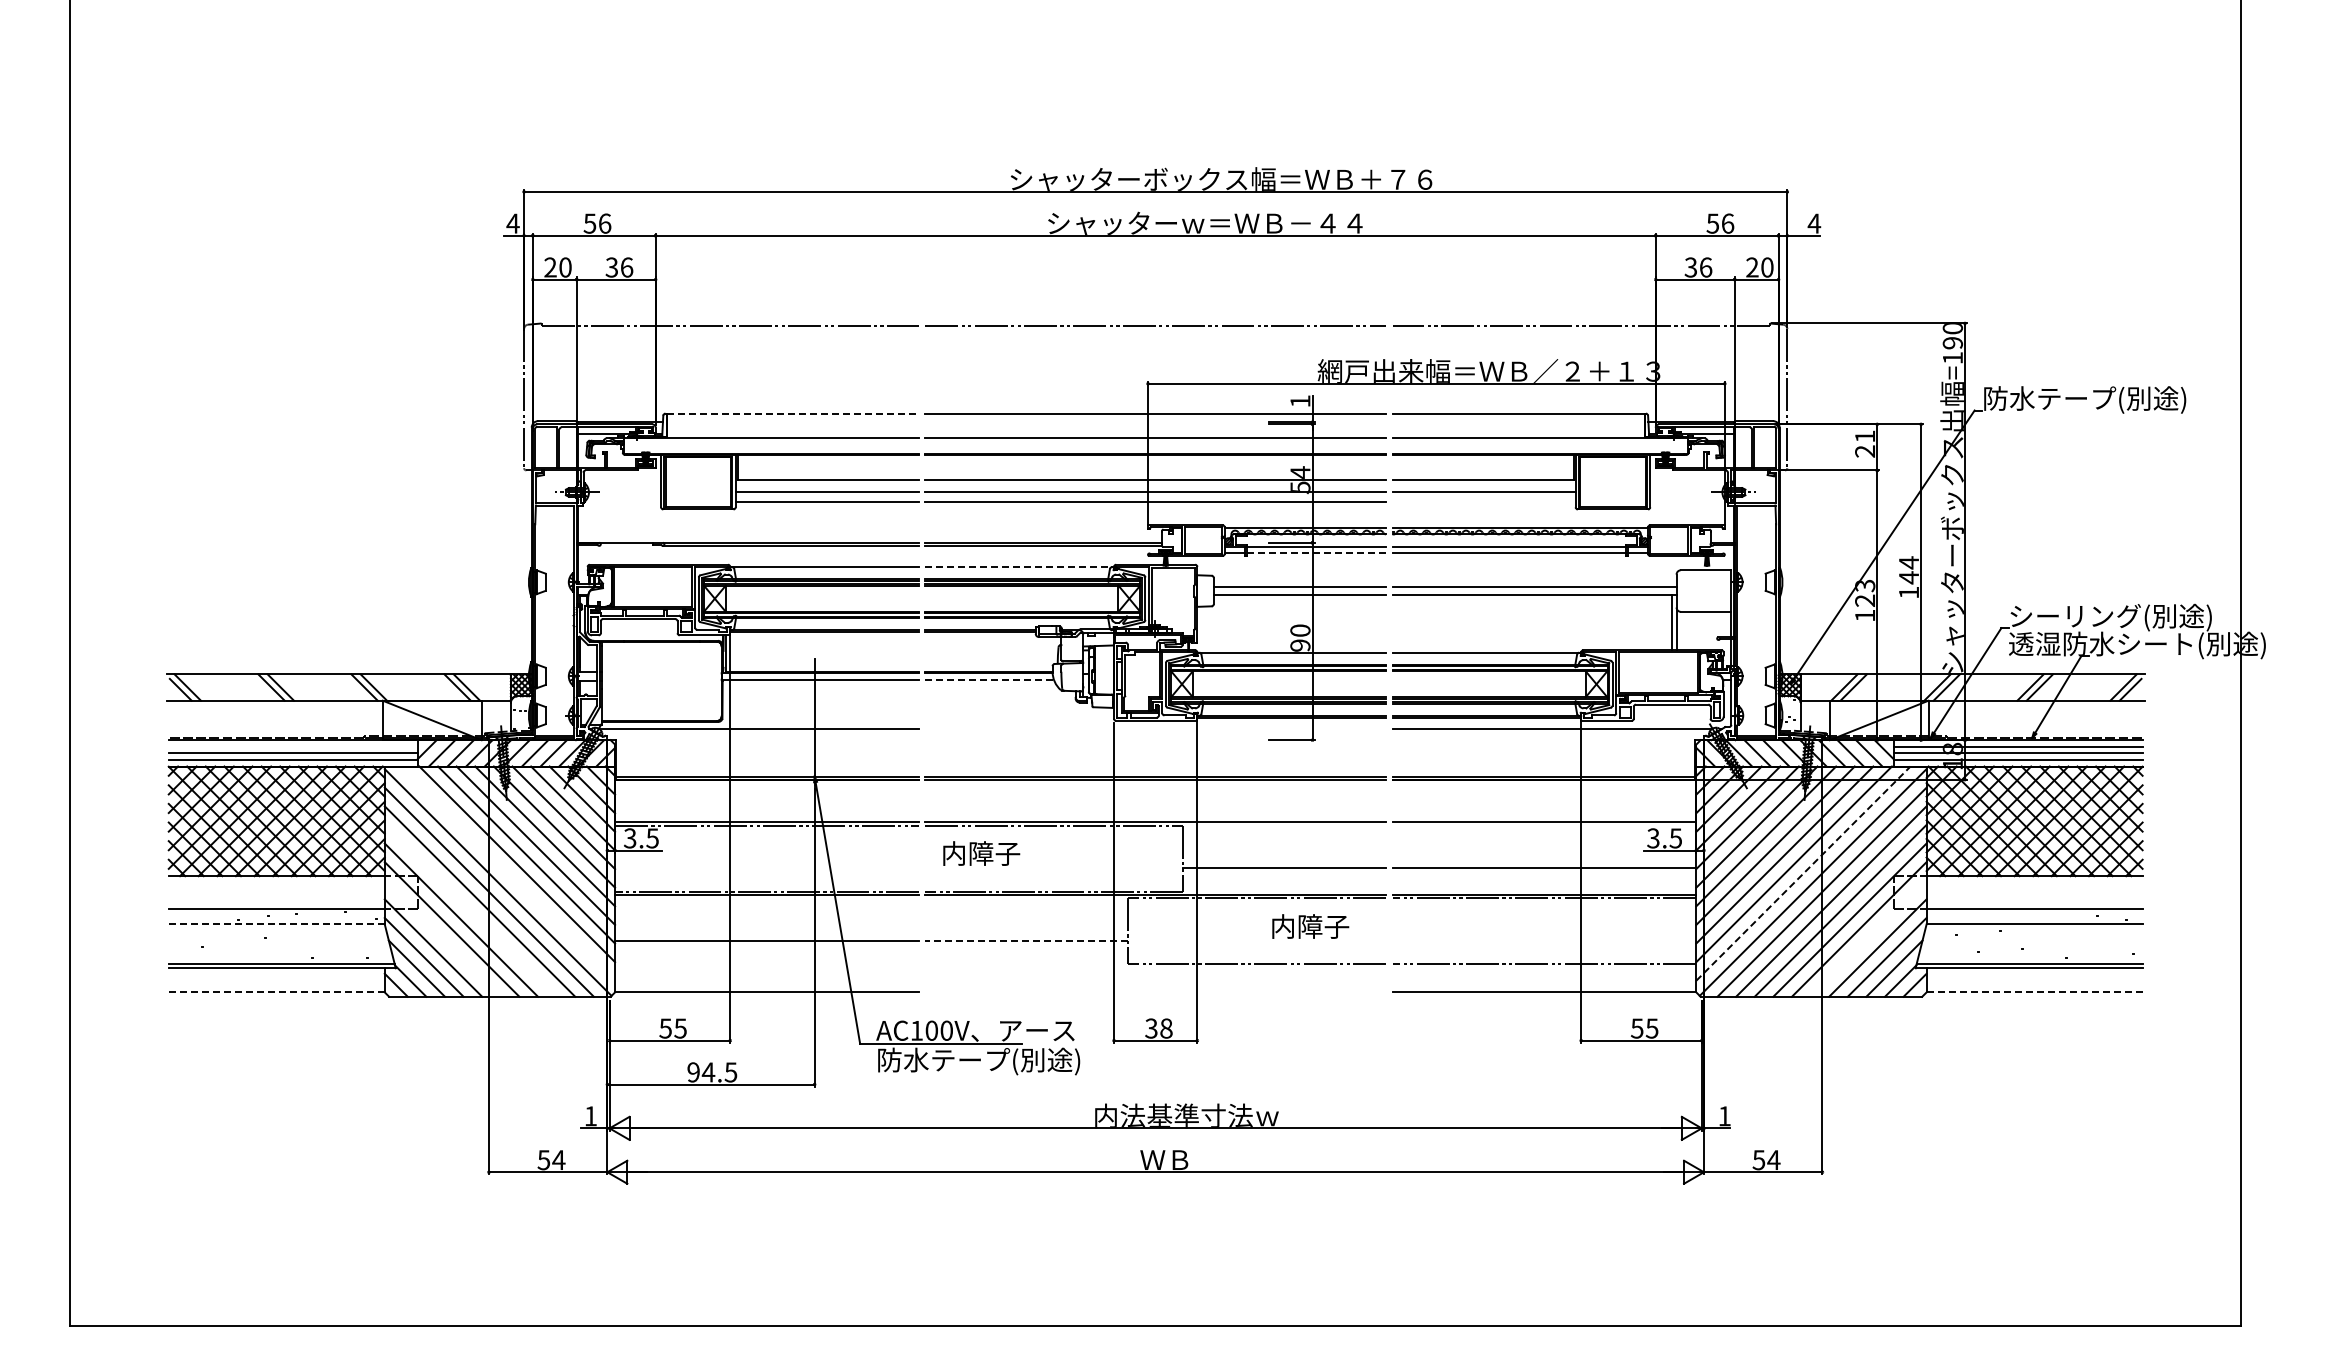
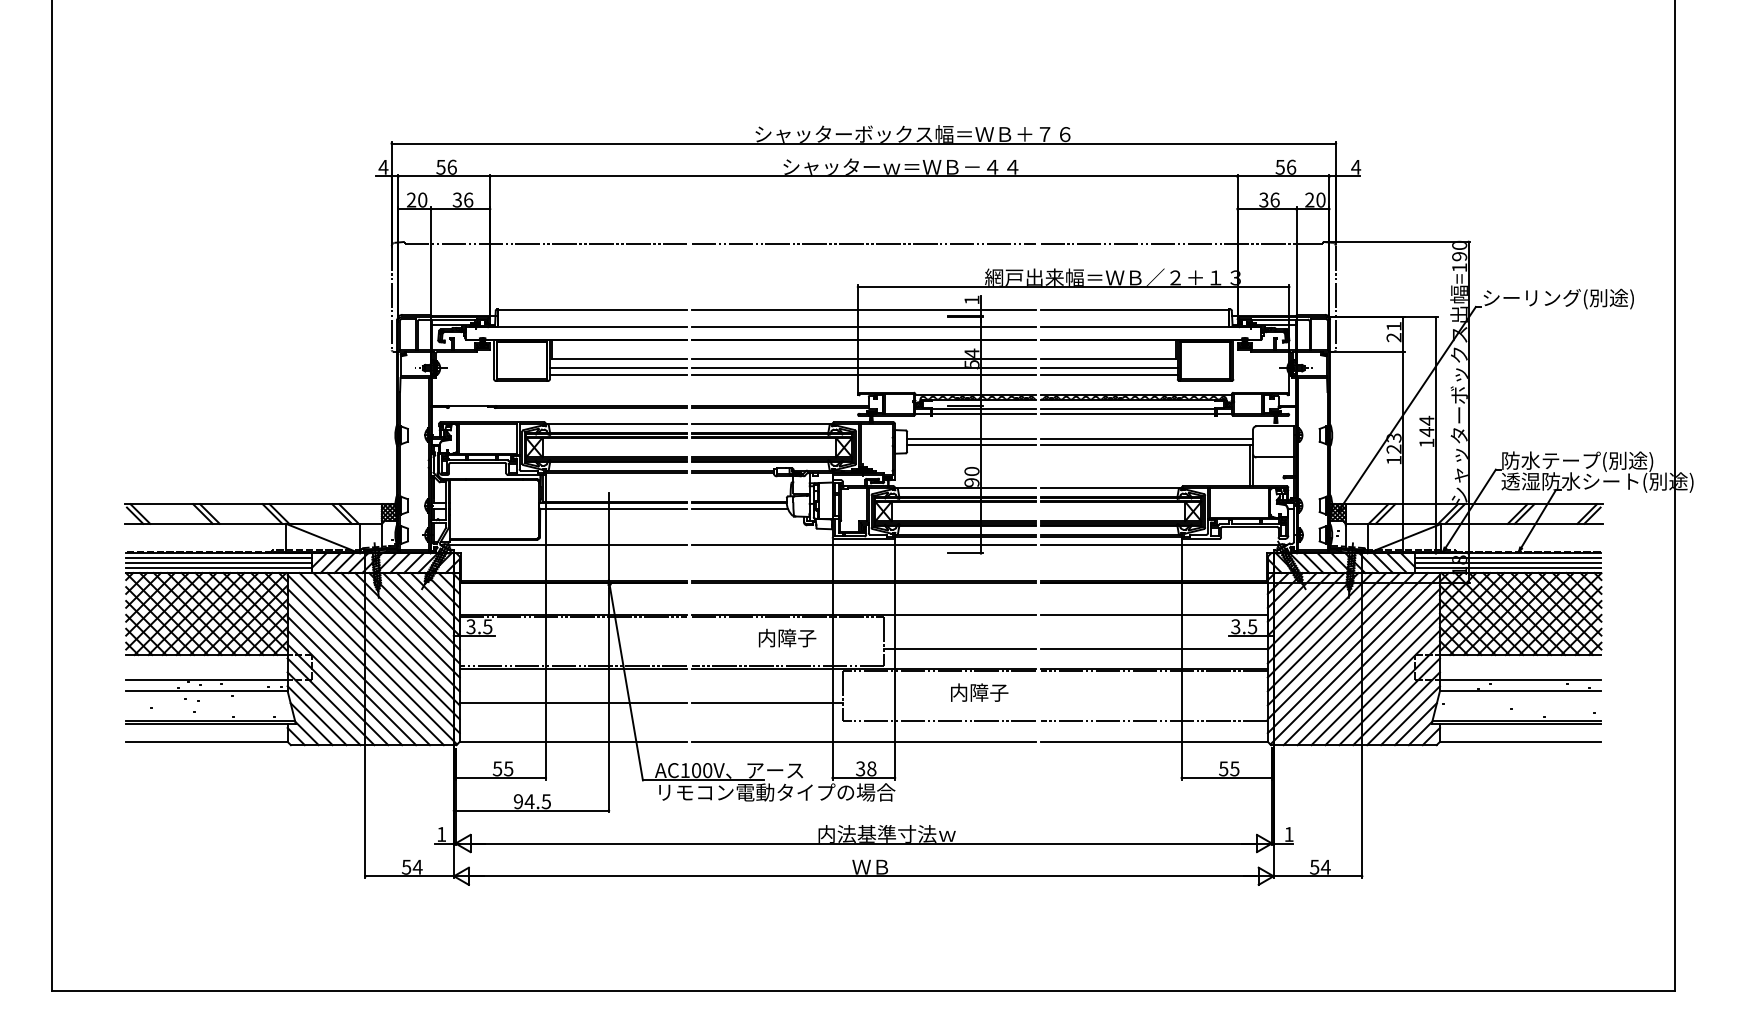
text: (2050, 398) -> (1532, 297), 防水テープ(別途) -> シーリング(別途)
line: (793, 414) -> (593, 309), dashed -> solid
line: (1483, 502) -> (1108, 375), added
line: (1316, 553) -> (983, 413), dashed -> solid
line: (1020, 567) -> (762, 424), dashed -> solid
text: (2075, 615) -> (1551, 460), シーリング(別途) -> 防水テープ(別途)
line: (990, 680) -> (740, 508), dashed -> solid
line: (1155, 729) -> (863, 545), added
line: (292, 746) -> (218, 558), added
text: (981, 853) -> (787, 638), moved
line: (507, 873) -> (379, 653), added
line: (1803, 873) -> (1347, 653), dashed -> solid
line: (470, 910) -> (351, 680), added
line: (276, 924) -> (206, 691), dashed -> solid
line: (442, 938) -> (330, 701), added
line: (1868, 938) -> (1396, 701), added
line: (1026, 940) -> (767, 703), dashed -> solid
line: (277, 992) -> (207, 741), dashed -> solid
line: (1155, 992) -> (863, 741), added
line: (2034, 992) -> (1520, 741), dashed -> solid
text: (1038, 1061) -> (776, 793), 防水テープ(別途) -> リモコン電動タイプの場合

